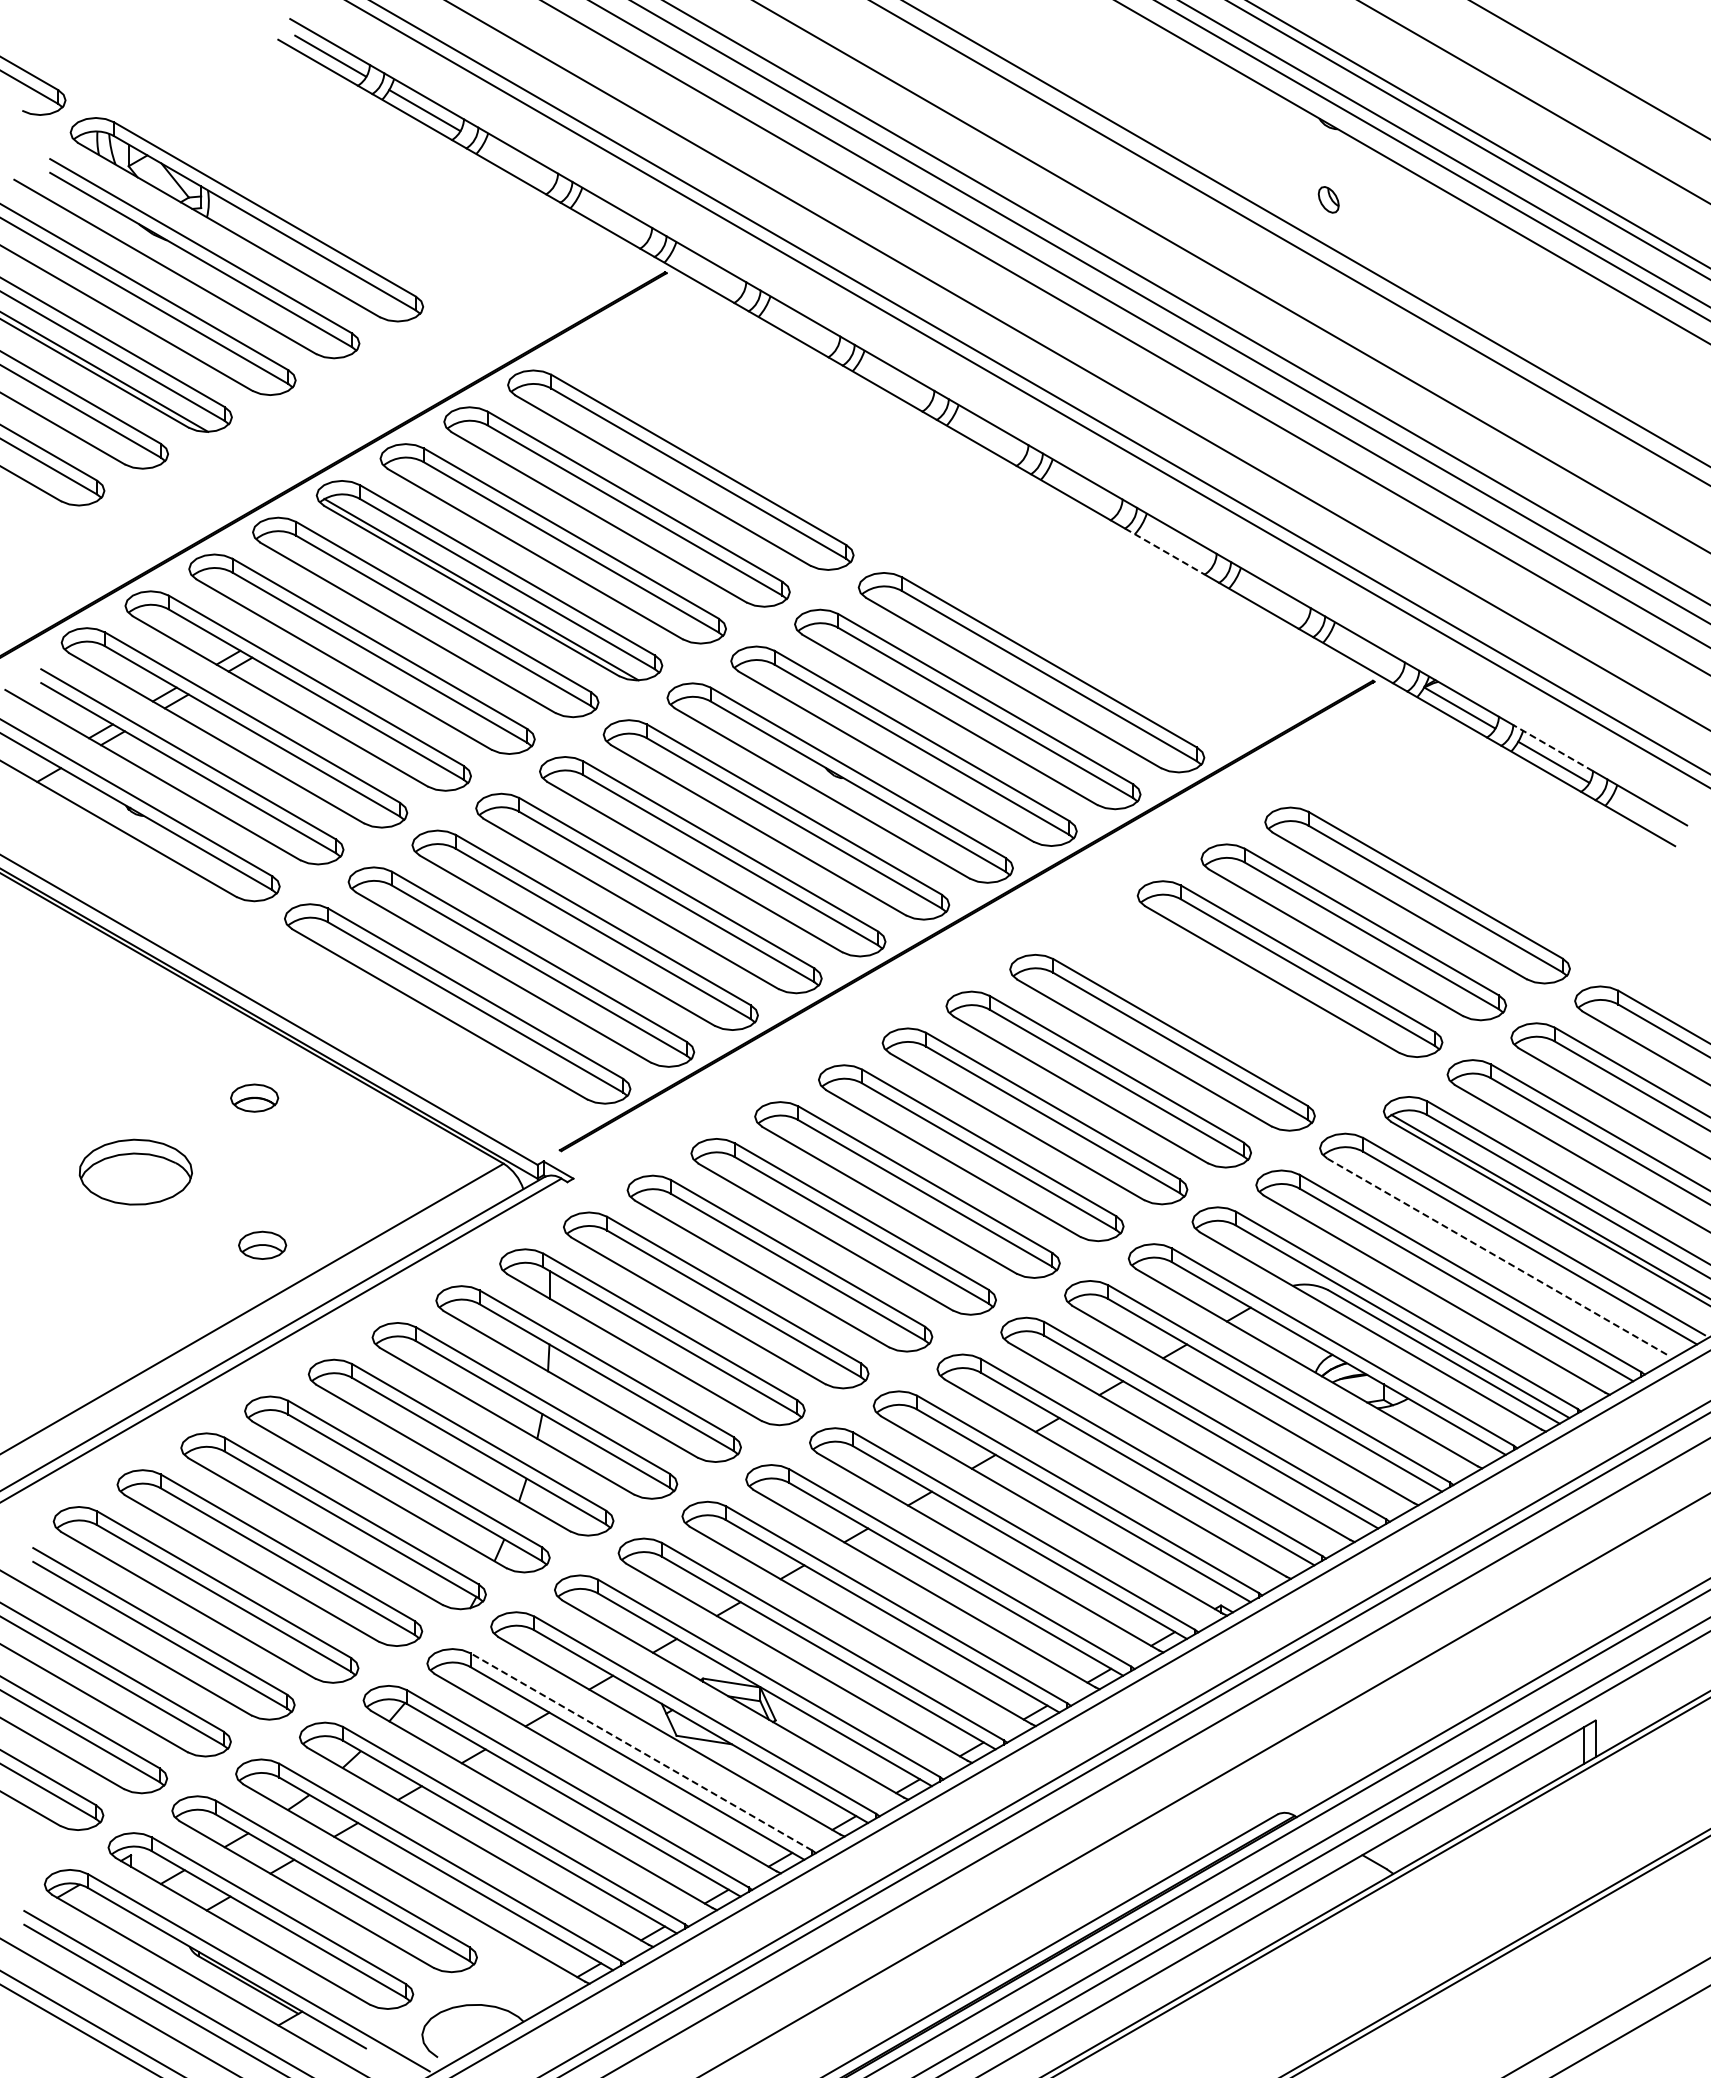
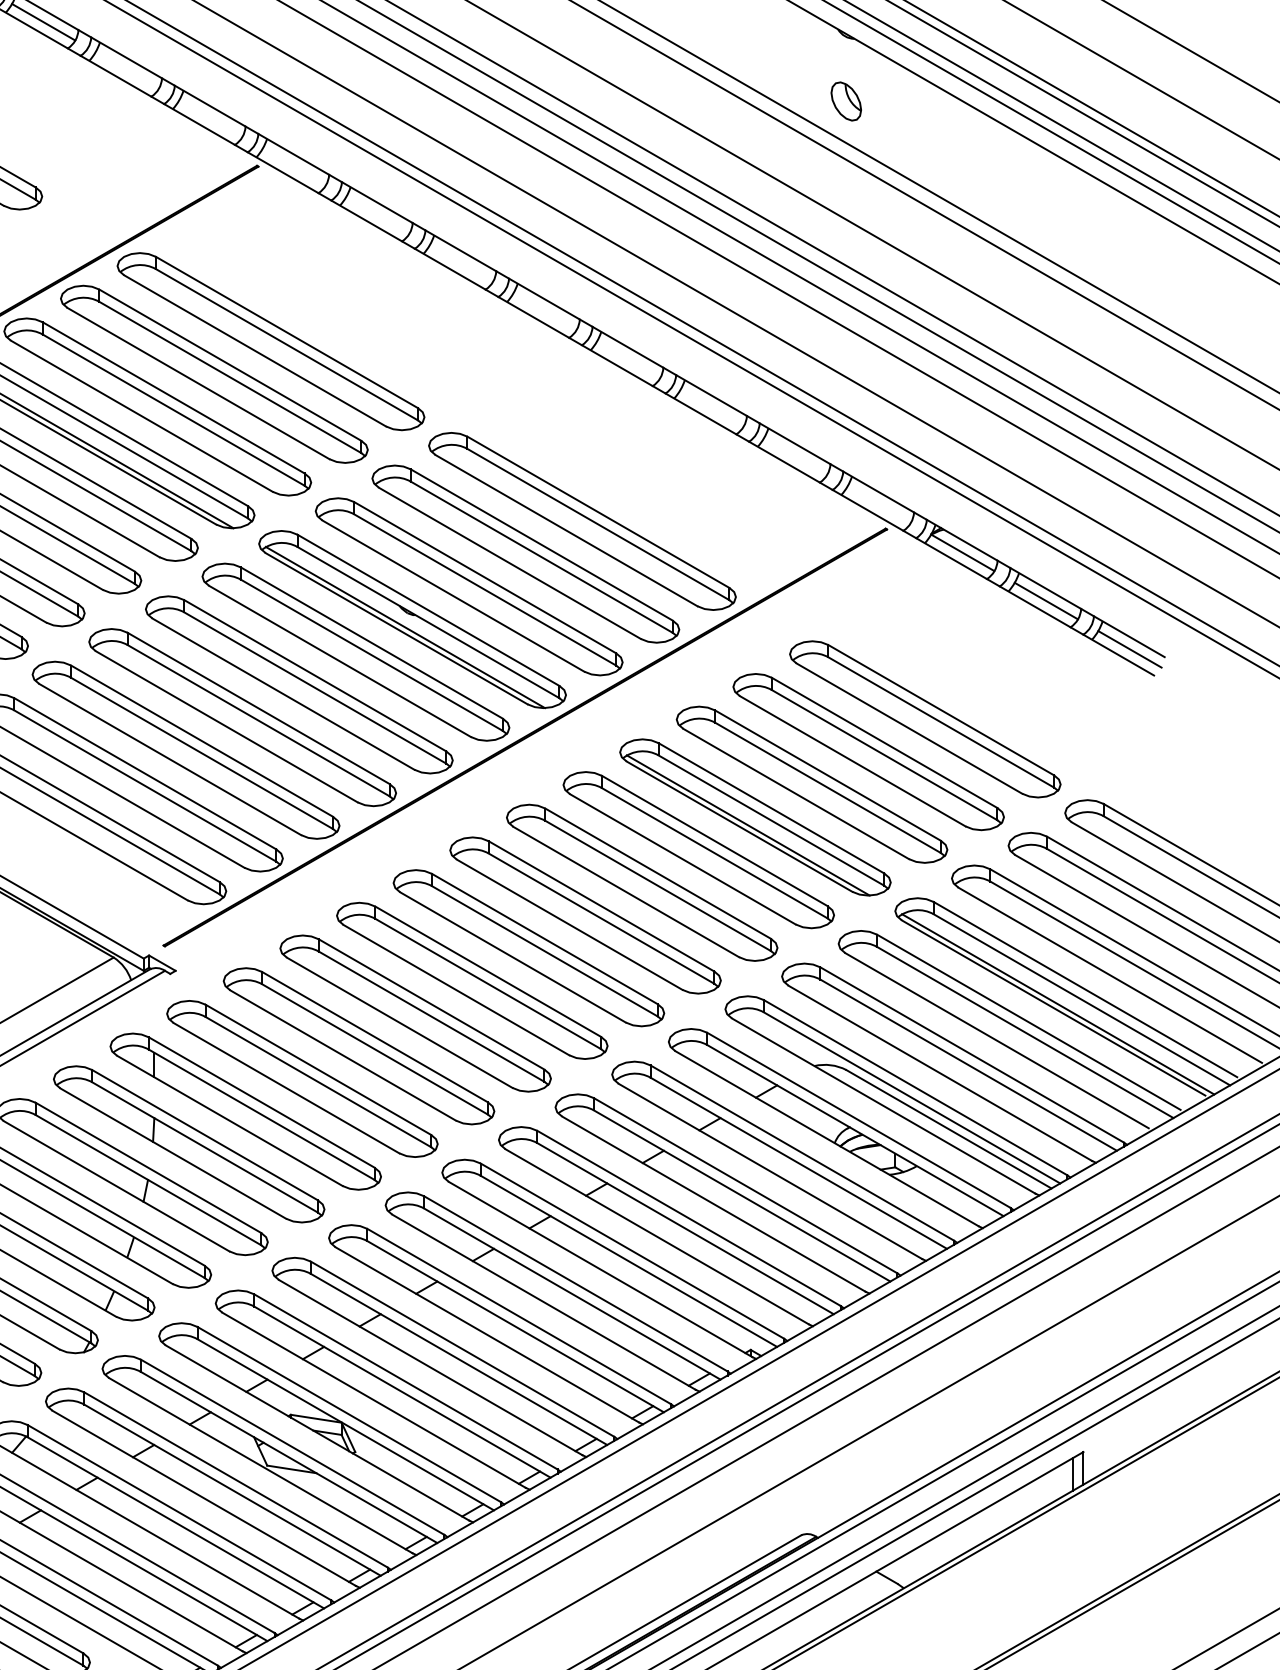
part: (1328, 199) -> (846, 101), size x1.67
line: (1165, 551) -> (701, 413), dashed -> solid
line: (1552, 747) -> (1045, 587), dashed -> solid
line: (832, 791) -> (405, 626), added
line: (1647, 816) -> (1129, 649), added
part: (1226, 1005) -> (755, 817), added
line: (1498, 1257) -> (997, 1040), dashed -> solid
line: (641, 1751) -> (236, 1479), dashed -> solid

